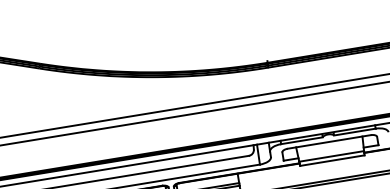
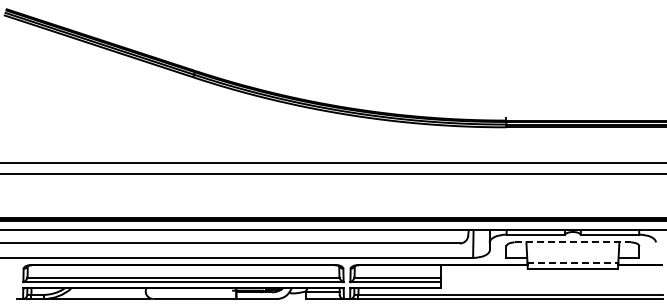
line: (329, 141) -> (573, 242), solid -> dashed
line: (332, 156) -> (573, 262), solid -> dashed

